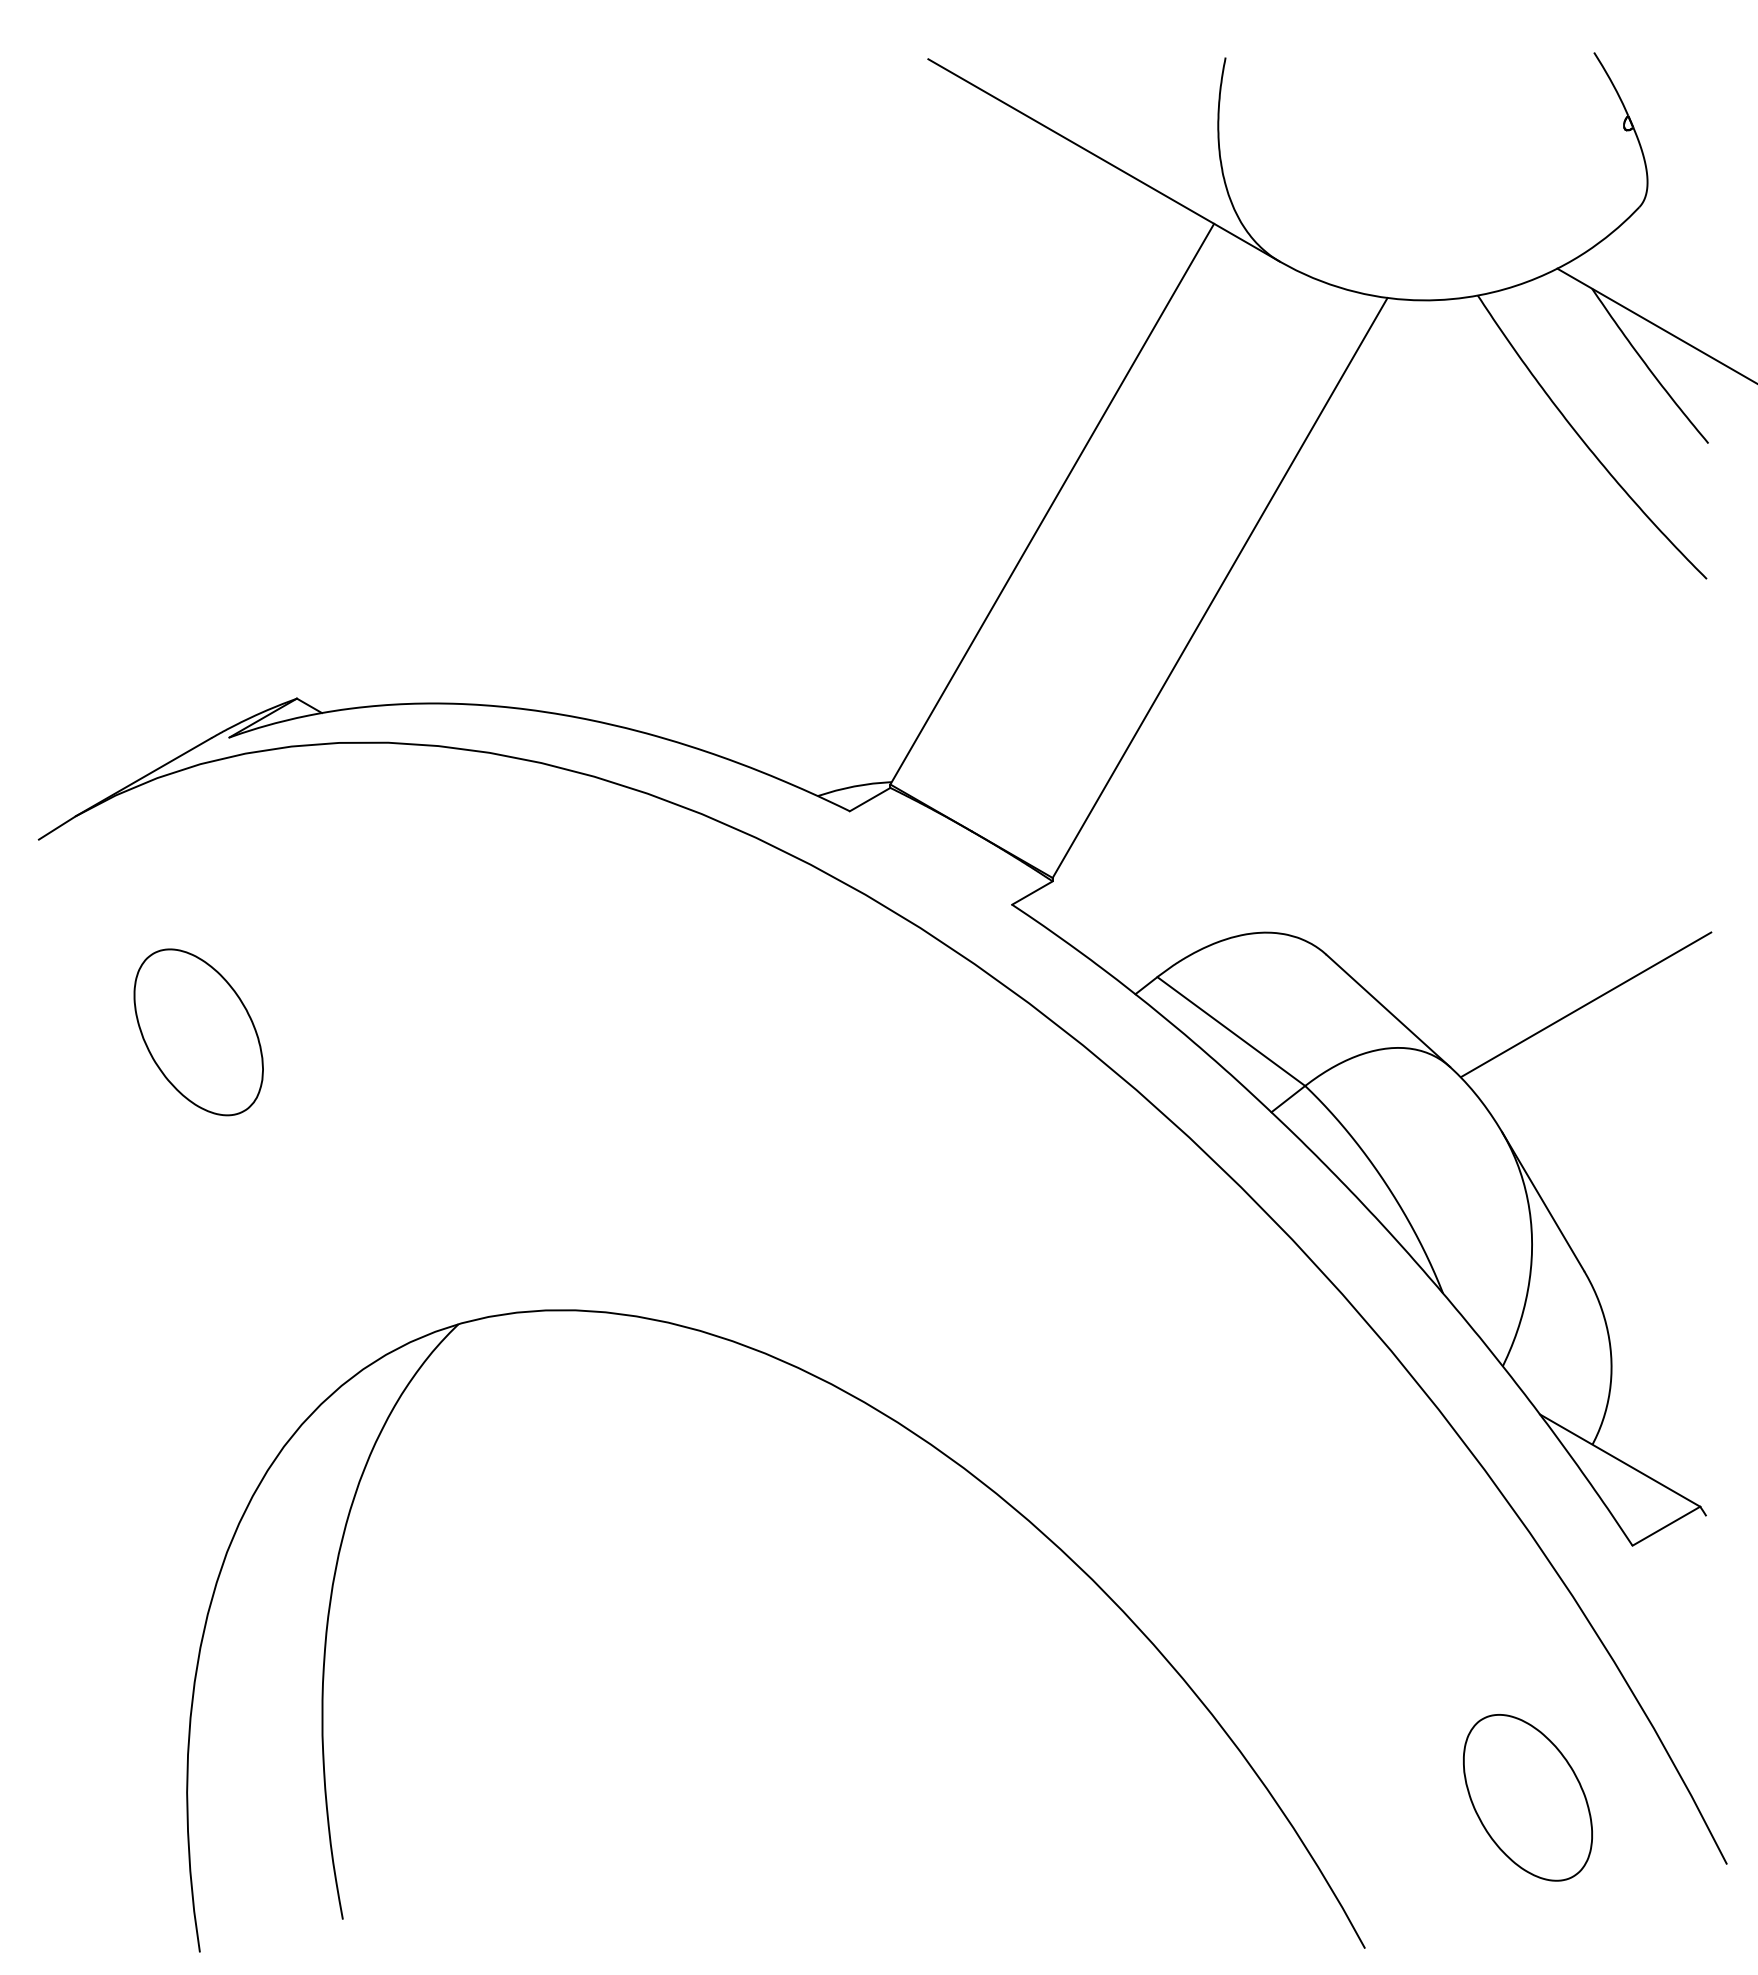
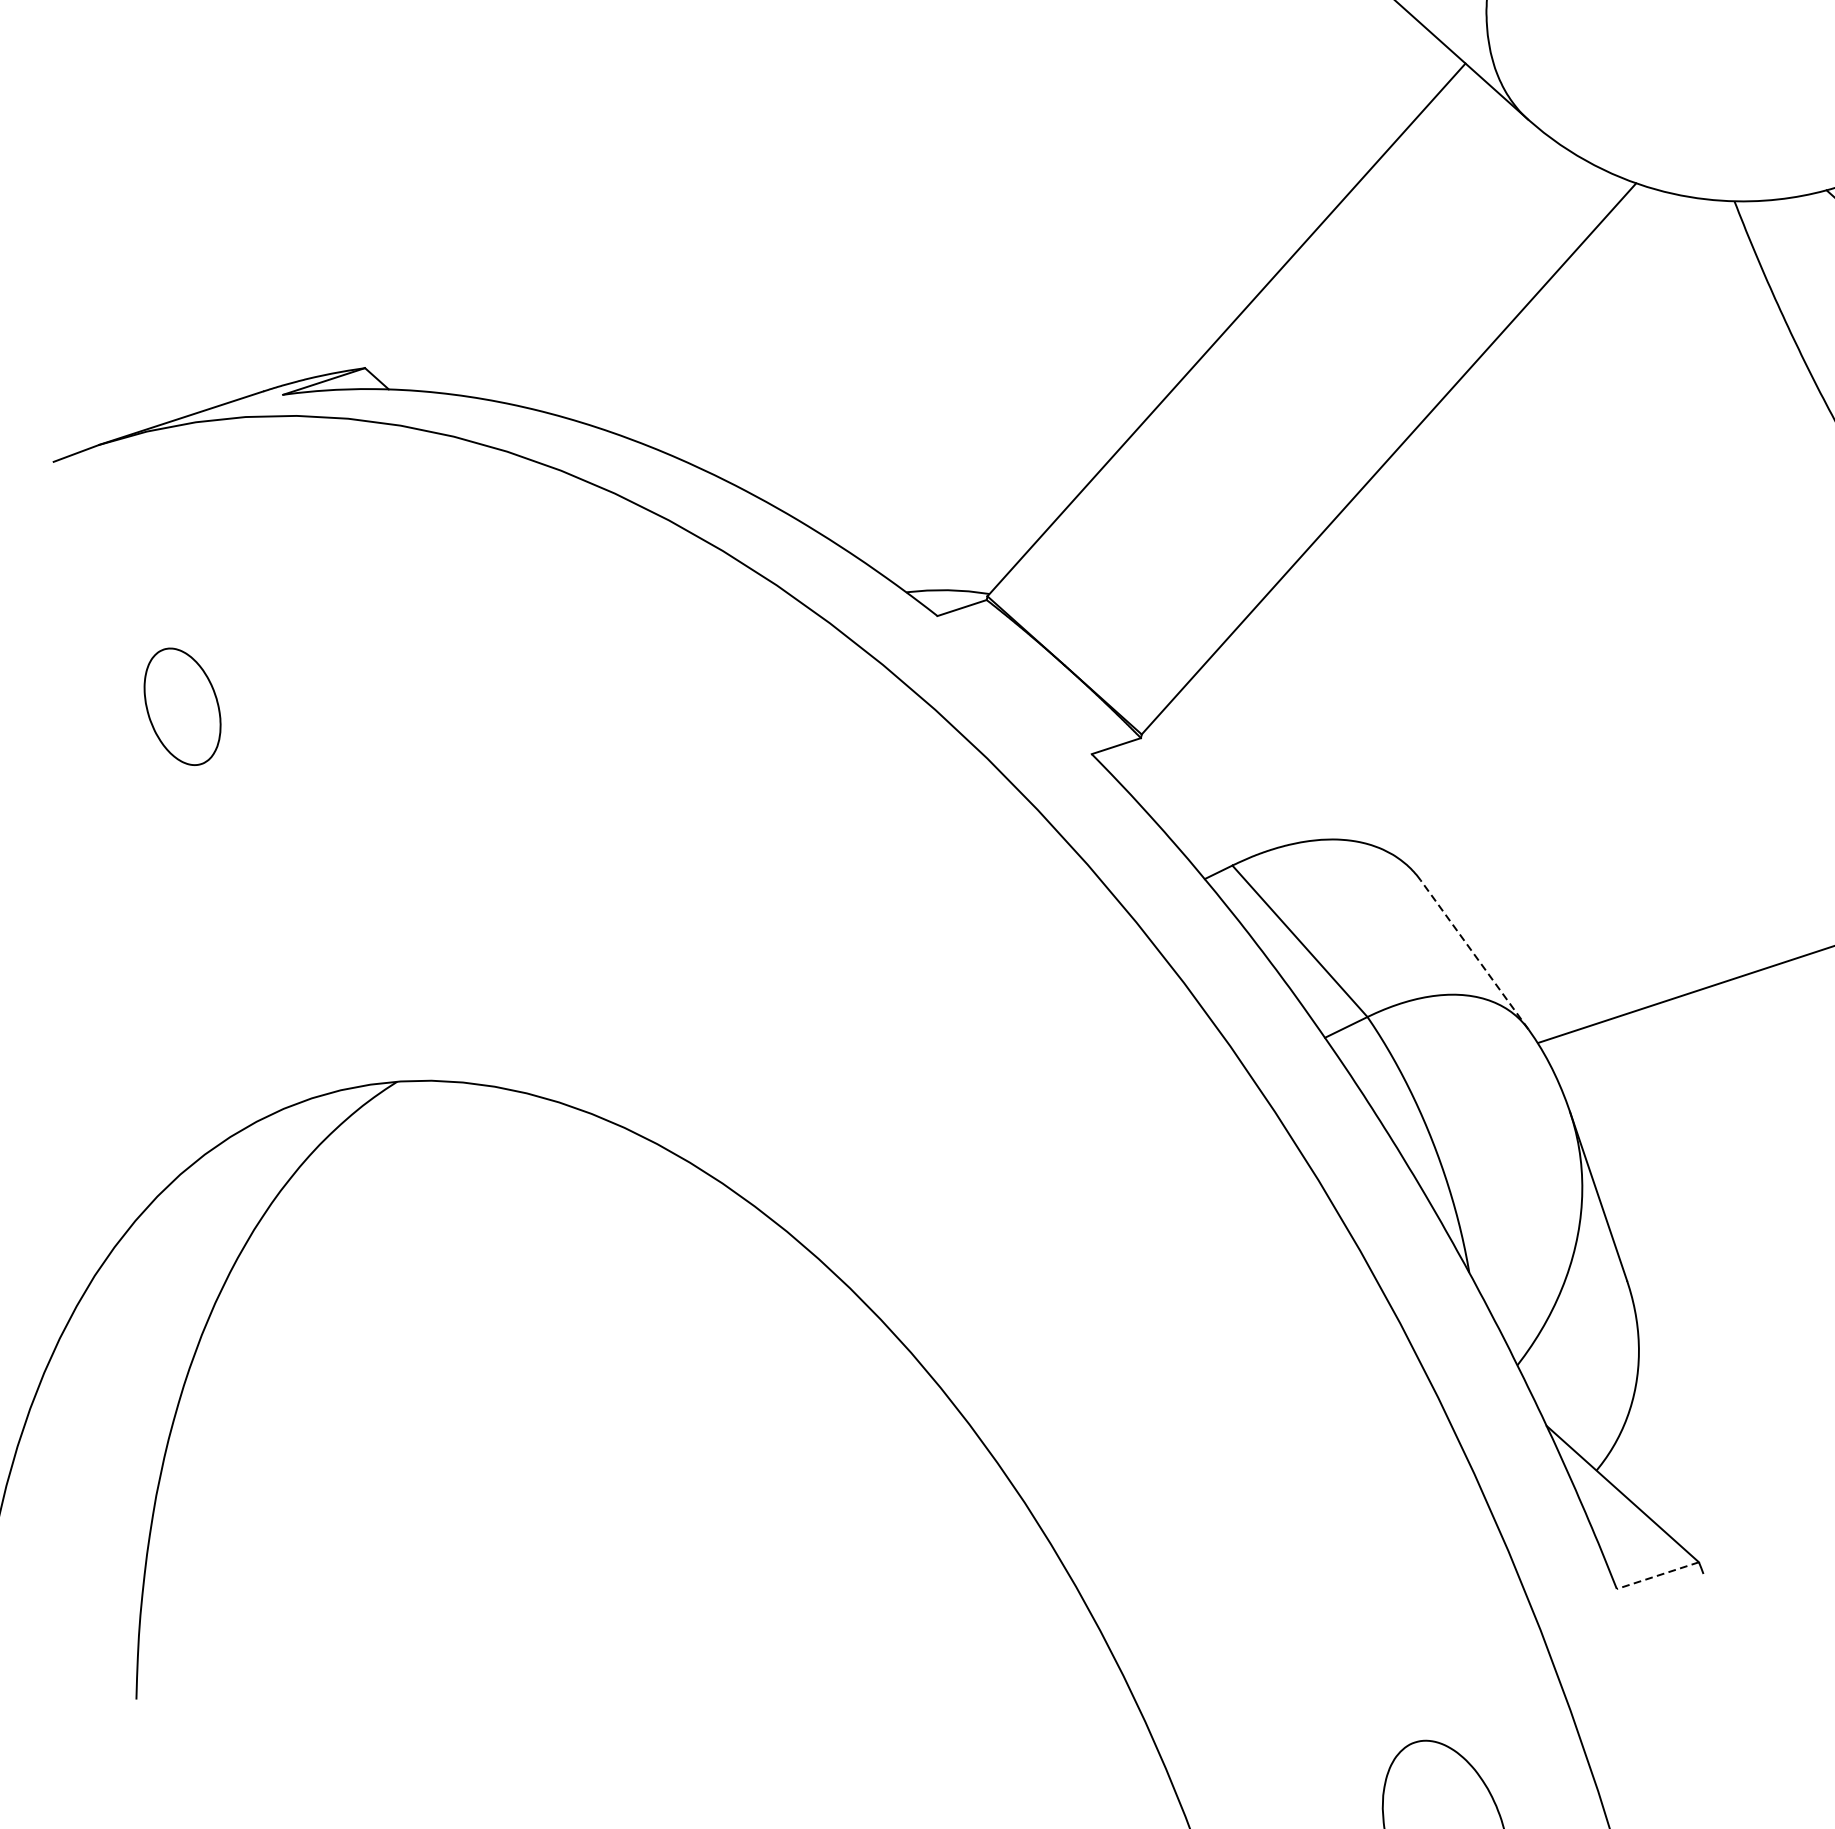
line: (1387, 1010) -> (1473, 954), solid -> dashed
part: (198, 1032) -> (182, 706), size x0.6
line: (1666, 1526) -> (1657, 1575), solid -> dashed

